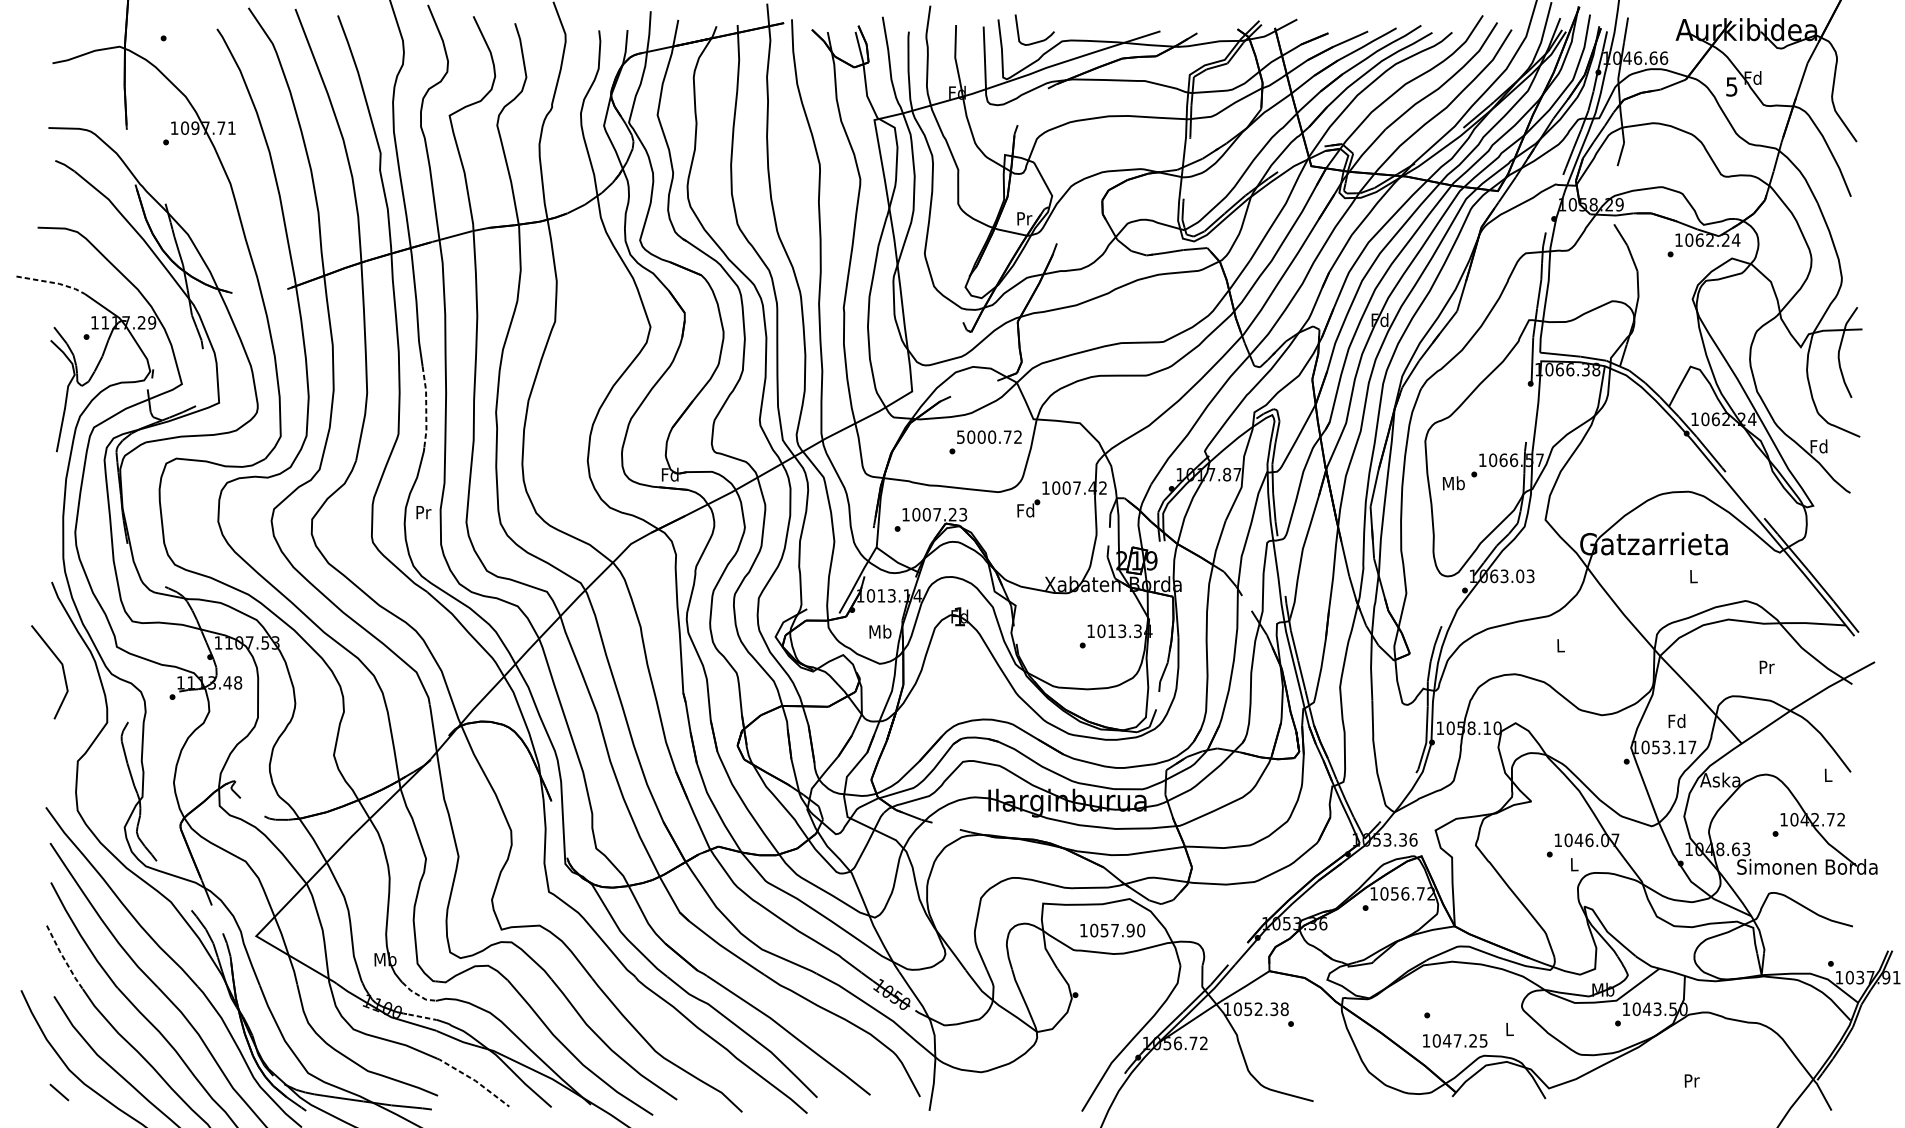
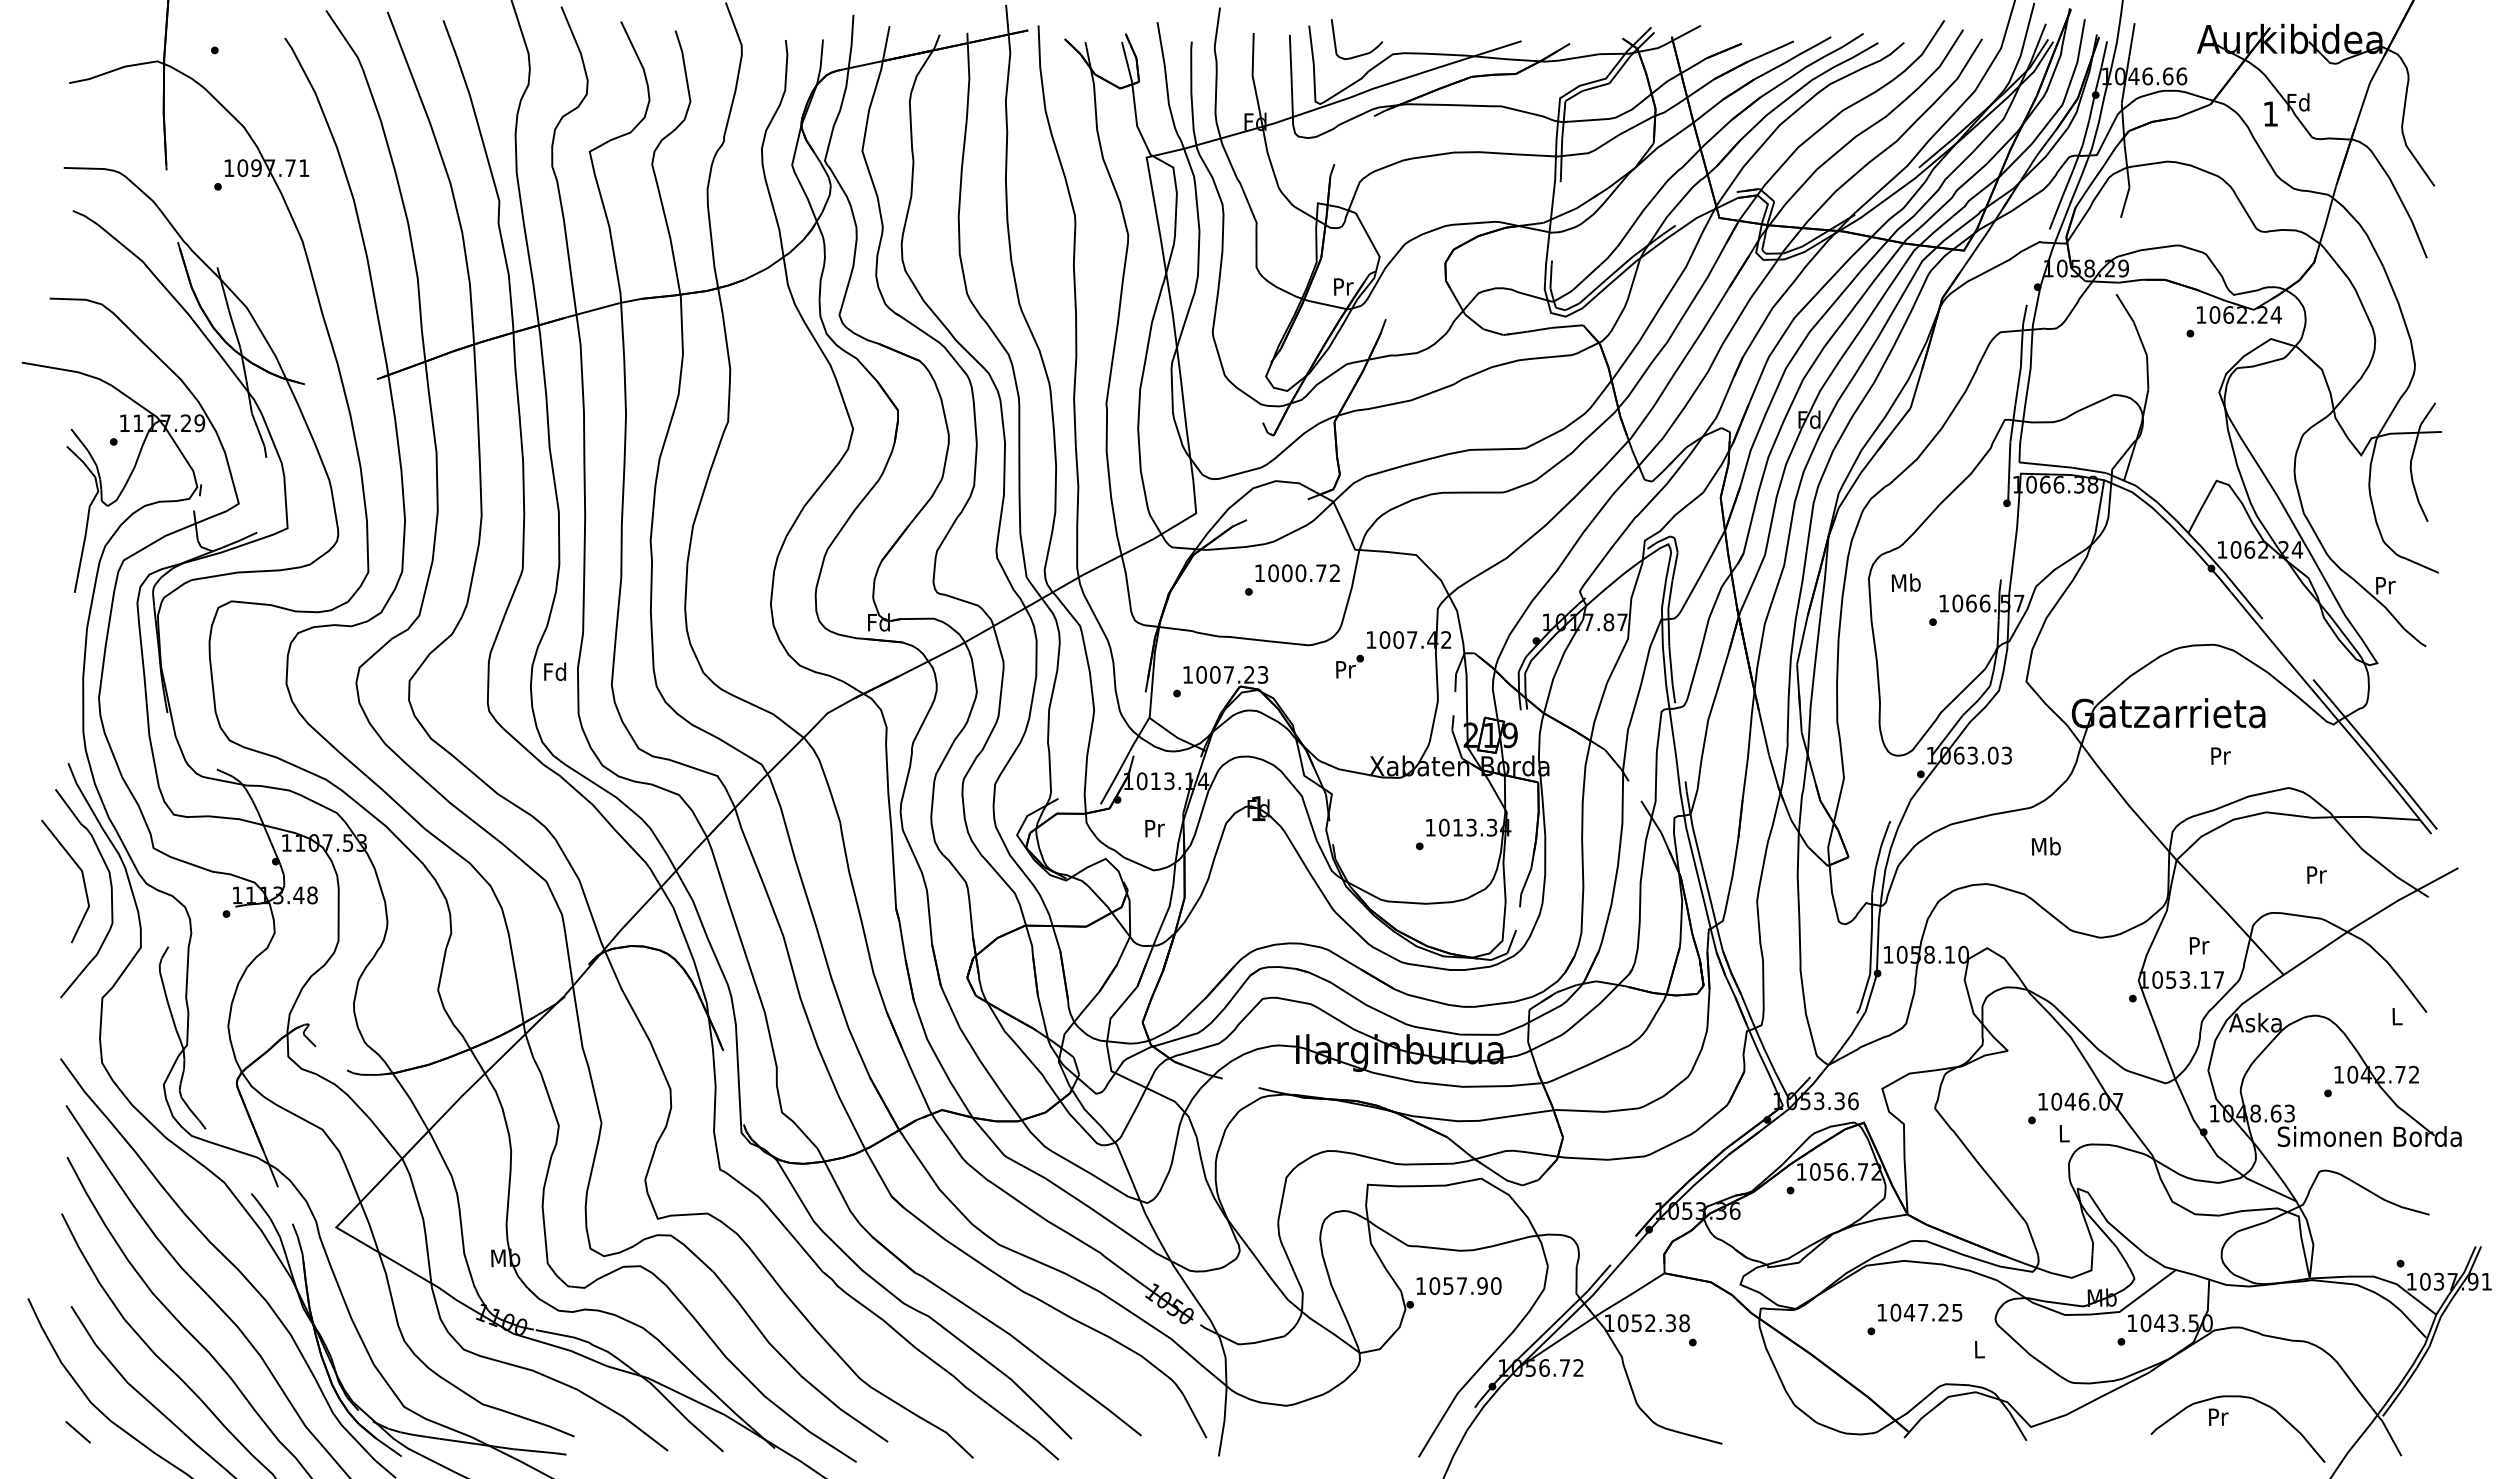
text: (1731, 86) -> (2270, 113), 5 -> 1
line: (53, 282) -> (70, 370), dashed -> solid
line: (426, 406) -> (559, 533), dashed -> solid
text: (960, 437) -> (1259, 573), 5000.72 -> 1000.72
text: (1818, 446) -> (2384, 585), Fd -> Pr
text: (1453, 483) -> (1905, 582), moved
text: (1026, 510) -> (1345, 669), Fd -> Pr
text: (423, 512) -> (555, 671), Pr -> Fd
text: (1693, 576) -> (2220, 755), L -> Pr
text: (880, 631) -> (1154, 828), Mb -> Pr
text: (1560, 645) -> (2045, 846), L -> Mb
curve: (84, 679) -> (110, 890), added
text: (1676, 721) -> (2198, 945), Fd -> Pr
text: (1112, 930) -> (1458, 1285), moved
line: (64, 958) -> (84, 1256), dashed -> solid
line: (417, 994) -> (547, 1304), dashed -> solid
line: (422, 1017) -> (554, 1333), dashed -> solid
text: (1454, 1040) -> (1919, 1312), moved
curve: (1706, 1065) -> (2237, 1397), added
line: (474, 1080) -> (622, 1416), dashed -> solid

